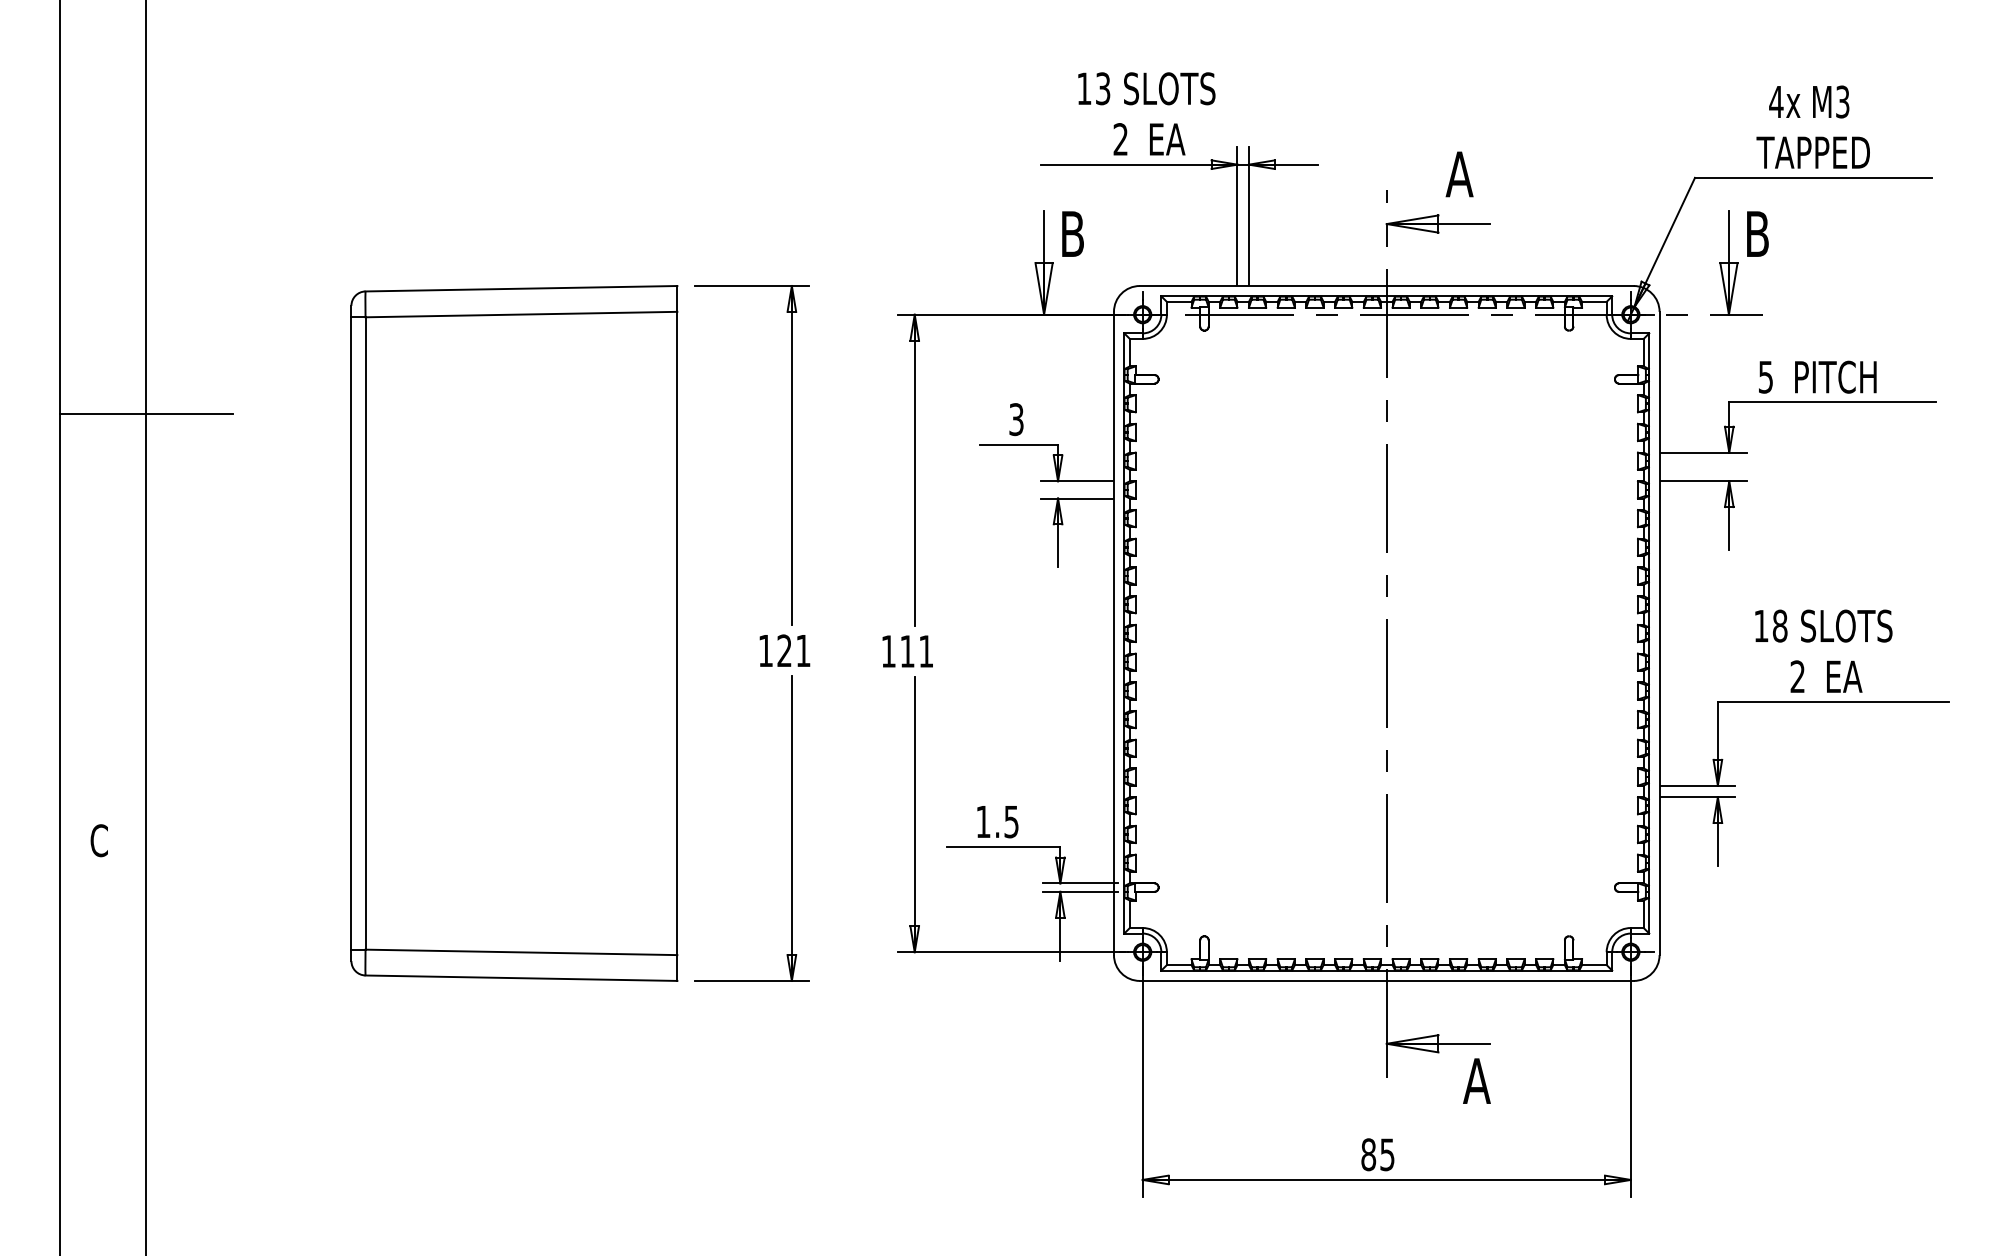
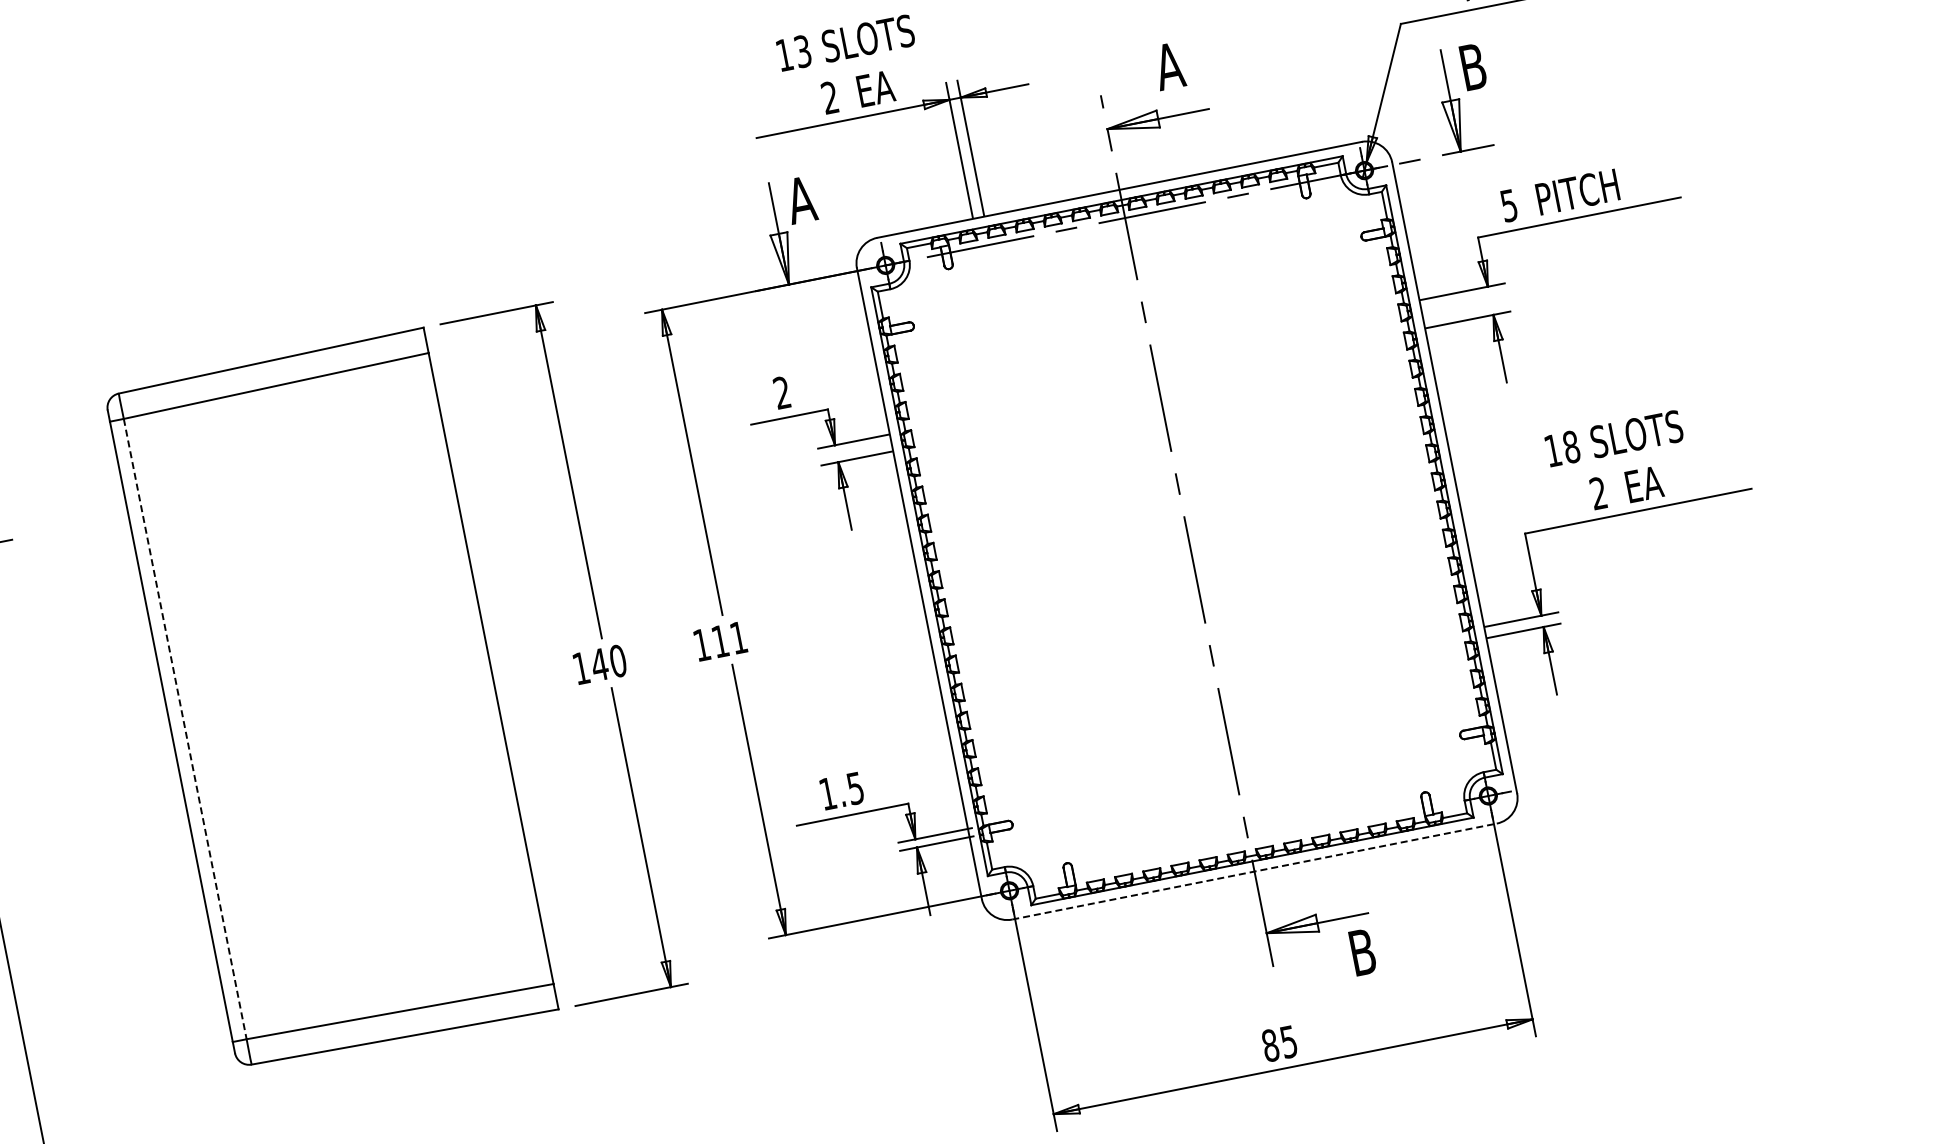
text: (1072, 233) -> (801, 199), B -> A
text: (1016, 419) -> (782, 392), 3 -> 2
line: (365, 633) -> (185, 729), solid -> dashed
text: (793, 650) -> (608, 662), 121 -> 140
line: (1386, 980) -> (1254, 871), solid -> dashed
text: (1476, 1080) -> (1361, 951), A -> B

